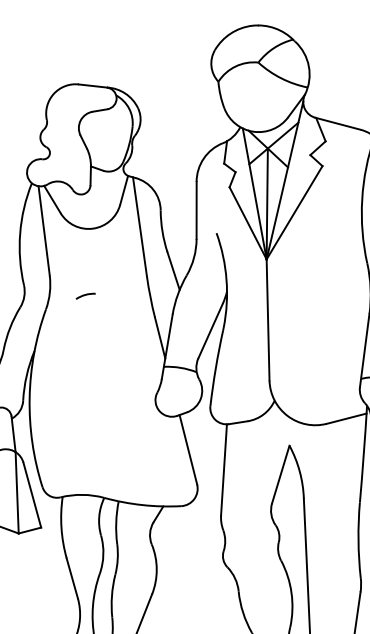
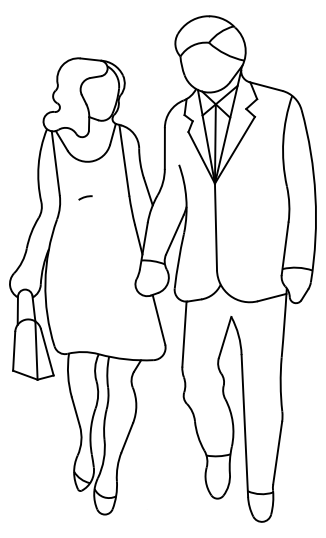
arc: (85, 295) -> (85, 197), moved

